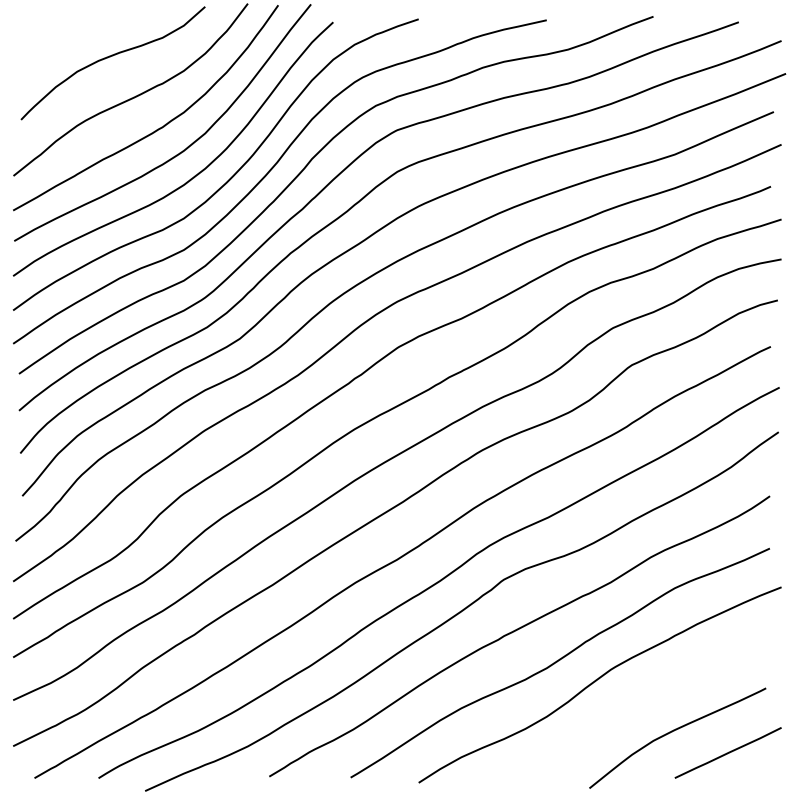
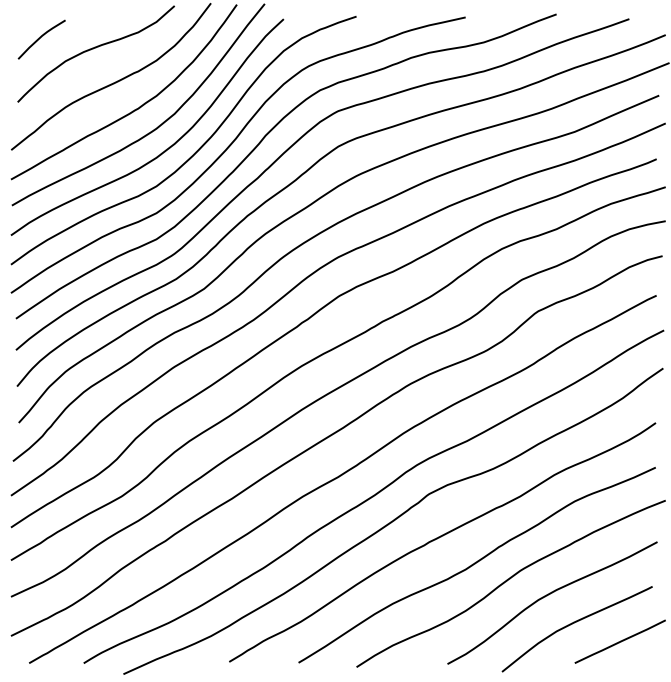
curve: (48, 44) -> (41, 38), added
curve: (644, 698) -> (548, 595), added

